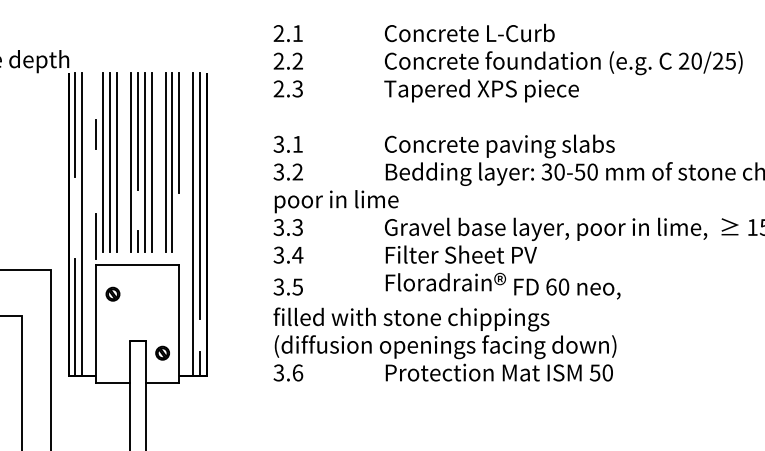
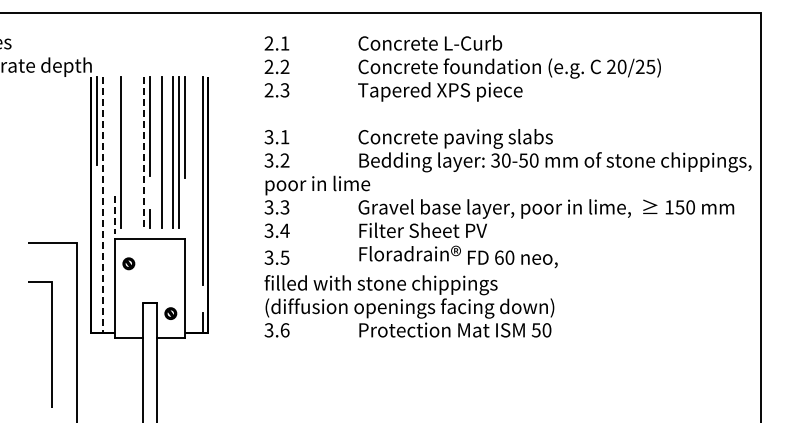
line: (95, 134) -> (114, 128), removed
line: (110, 162) -> (126, 152), removed
line: (117, 162) -> (132, 152), removed
line: (130, 162) -> (143, 152), solid -> dashed
line: (144, 162) -> (155, 152), removed
line: (82, 224) -> (103, 204), solid -> dashed
line: (193, 224) -> (196, 204), removed
line: (95, 235) -> (114, 214), solid -> dashed
line: (75, 317) -> (97, 283), removed

